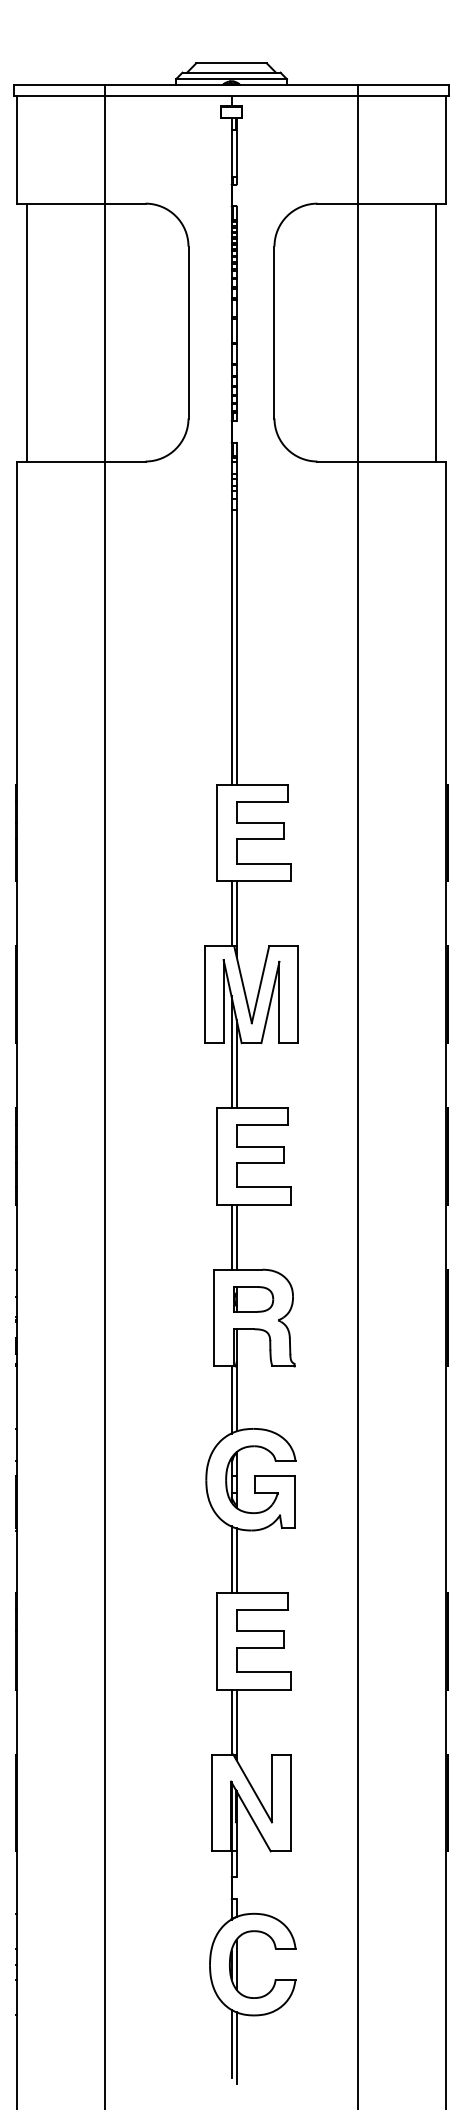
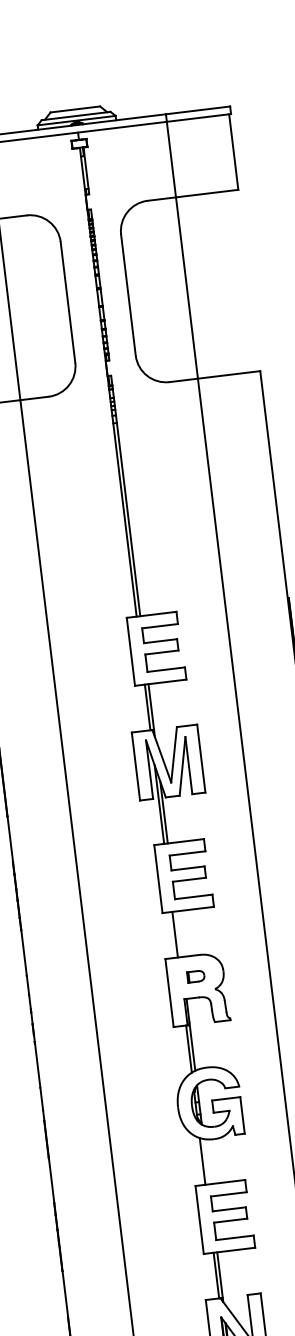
line: (435, 332) -> (241, 281), removed
line: (236, 1236) -> (178, 933), removed
part: (253, 1299) -> (195, 976), size x0.6
line: (236, 1560) -> (206, 1161), removed

